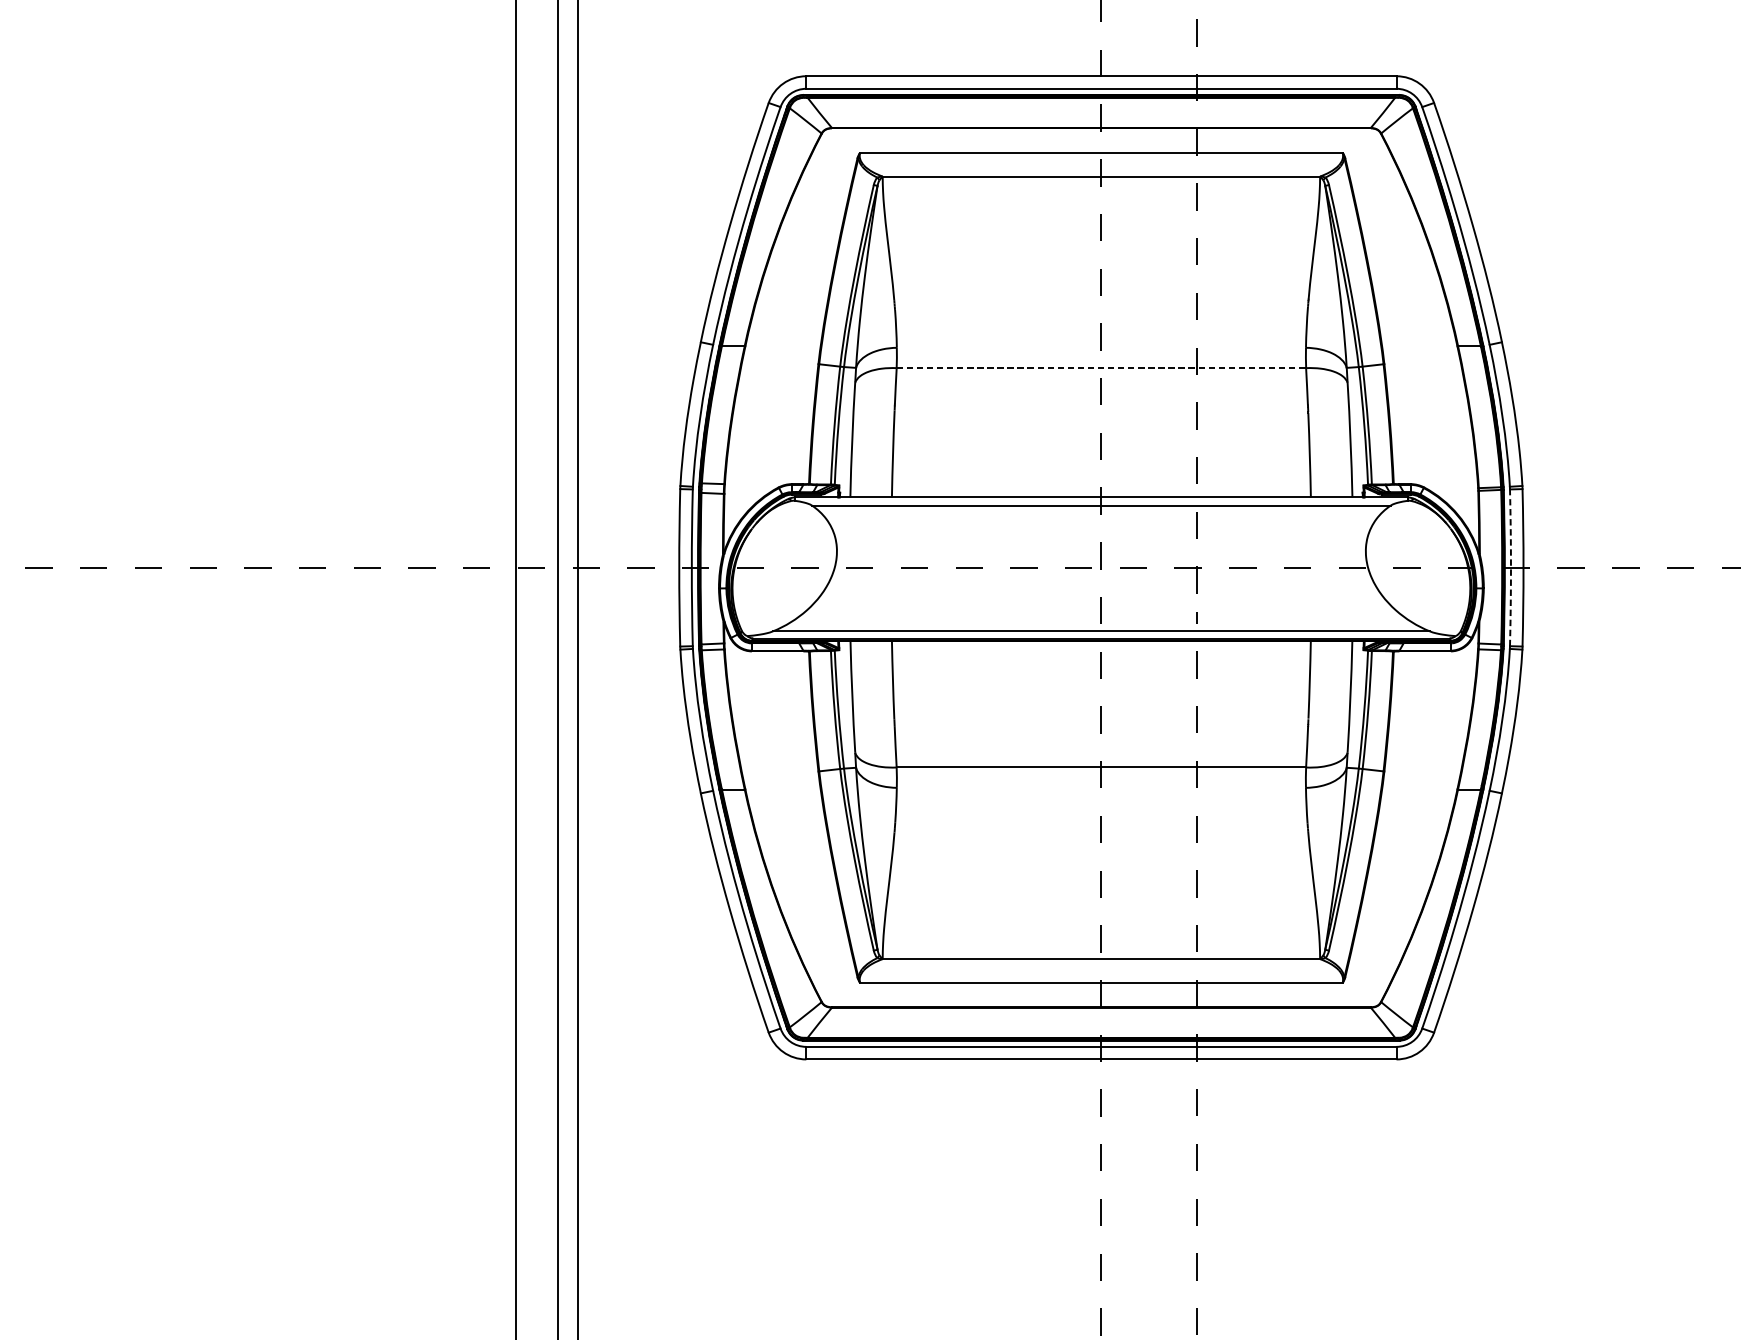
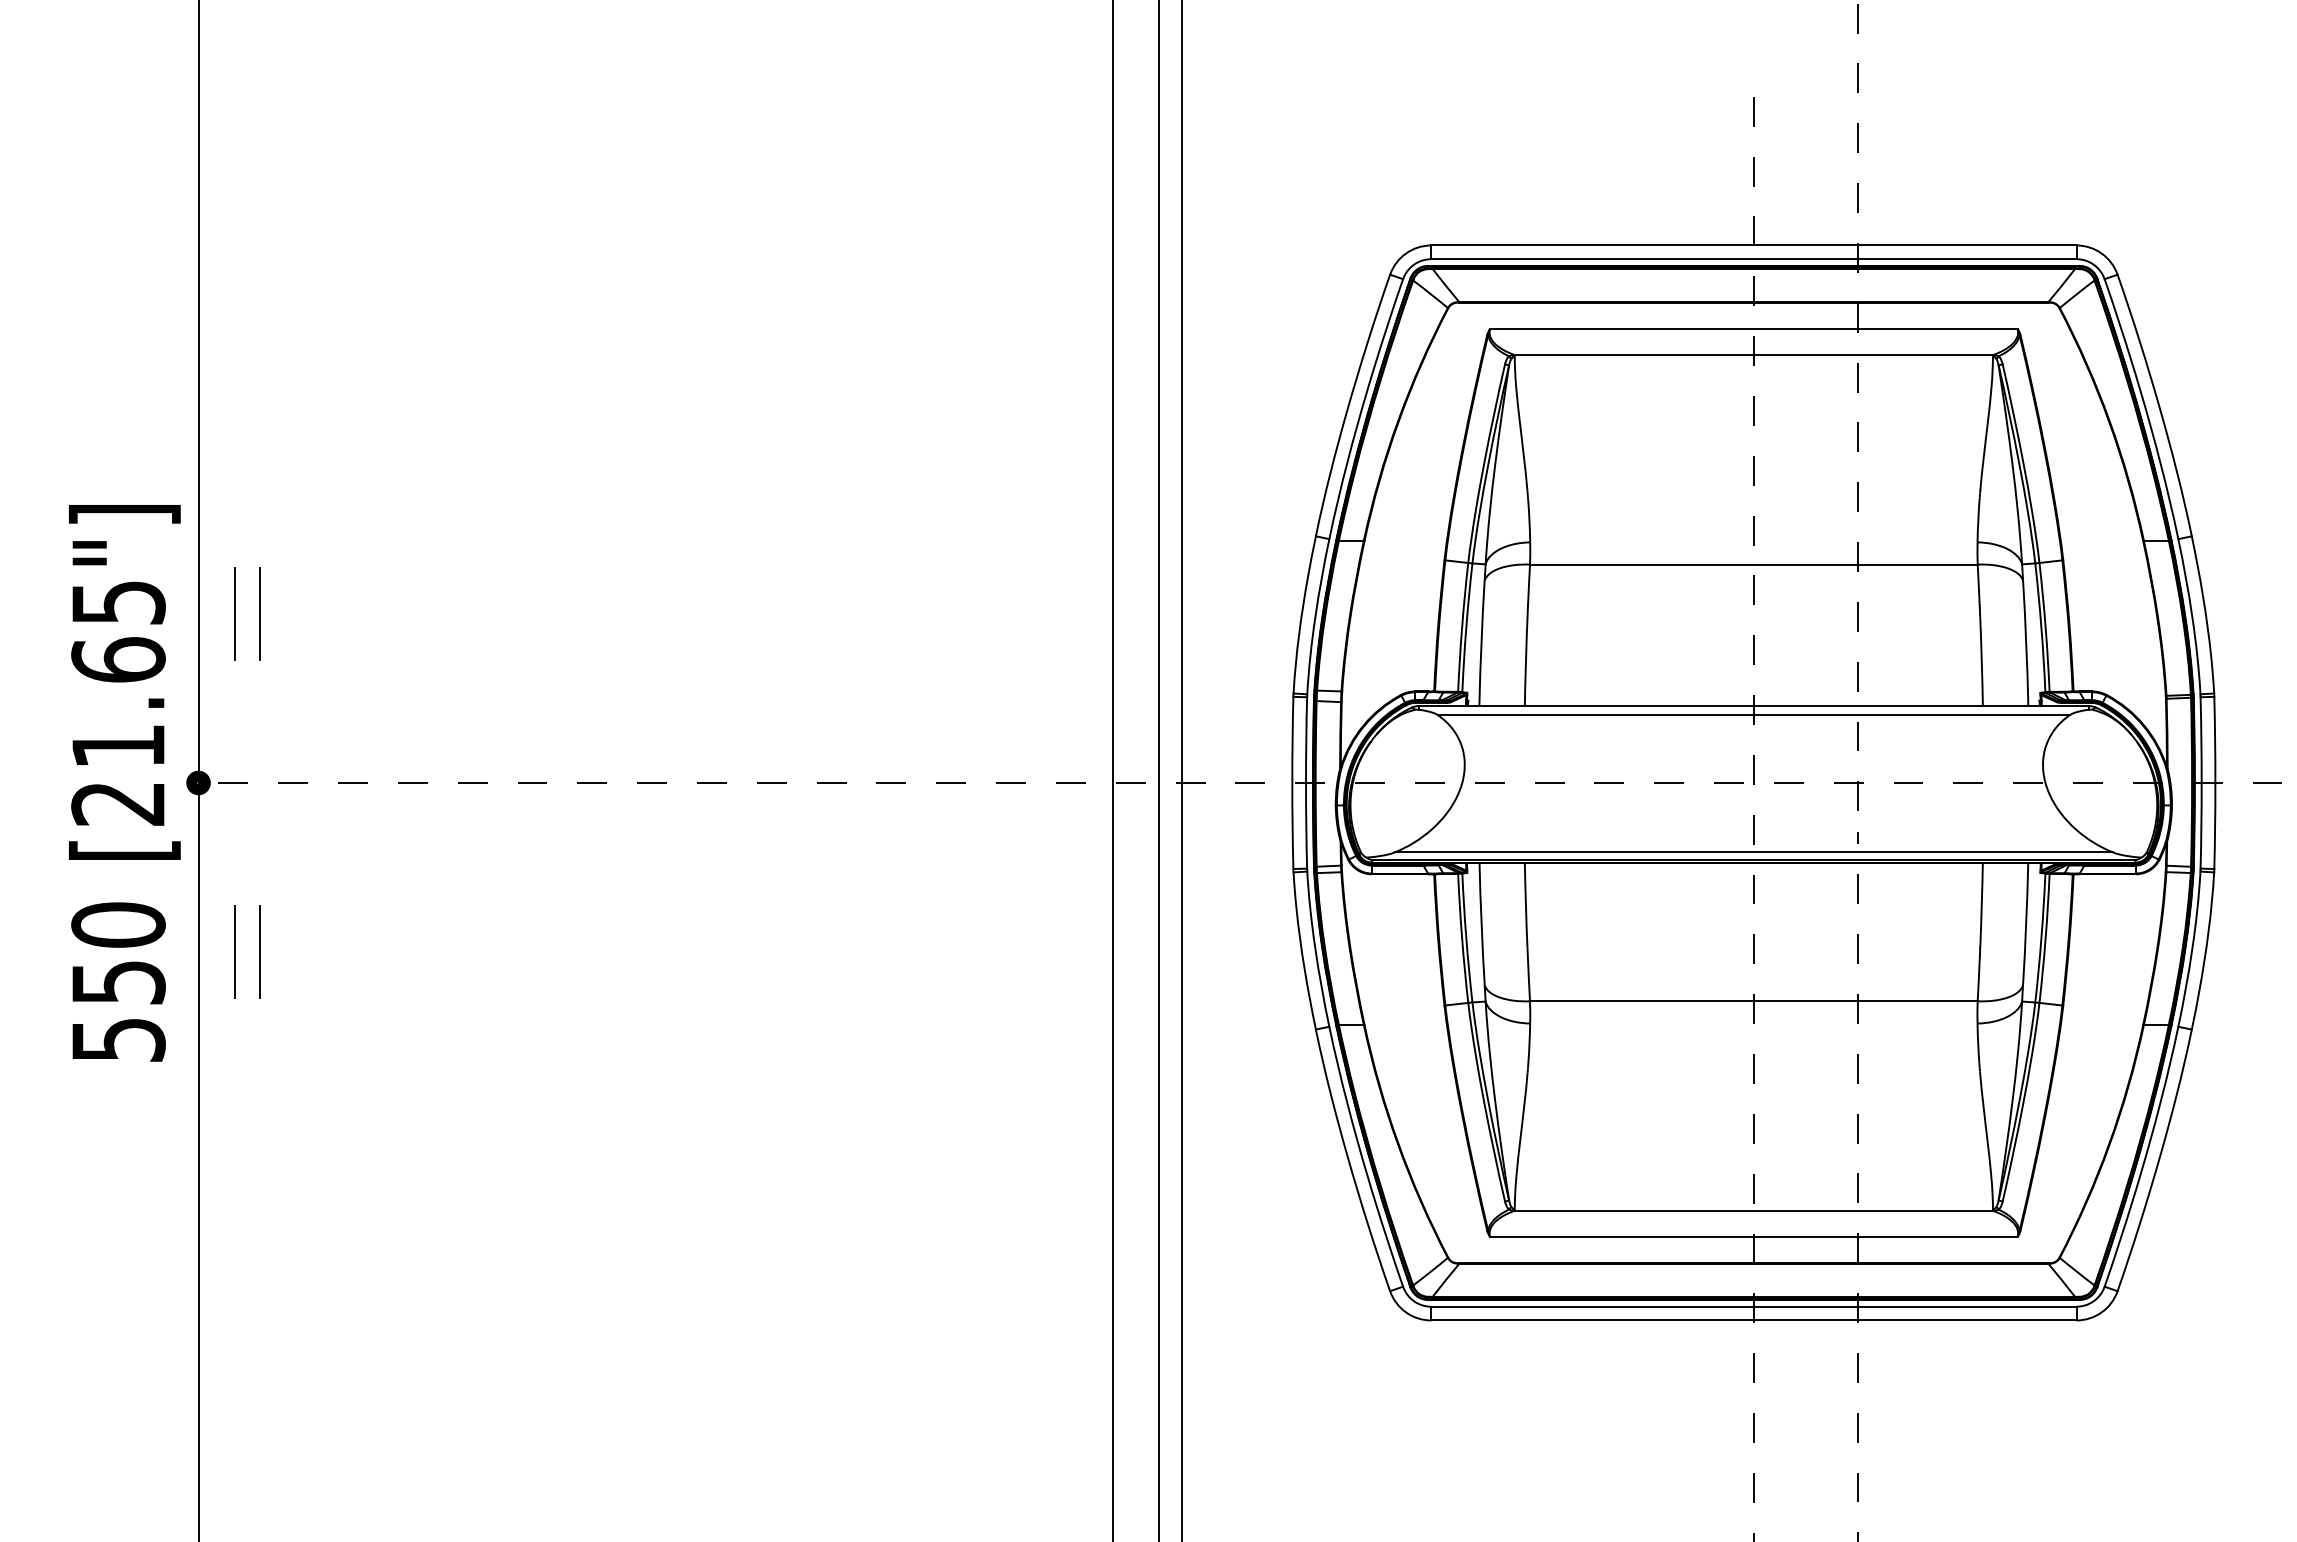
line: (1101, 368) -> (1753, 564), dashed -> solid
arc: (1510, 567) -> (2201, 782), dashed -> solid

